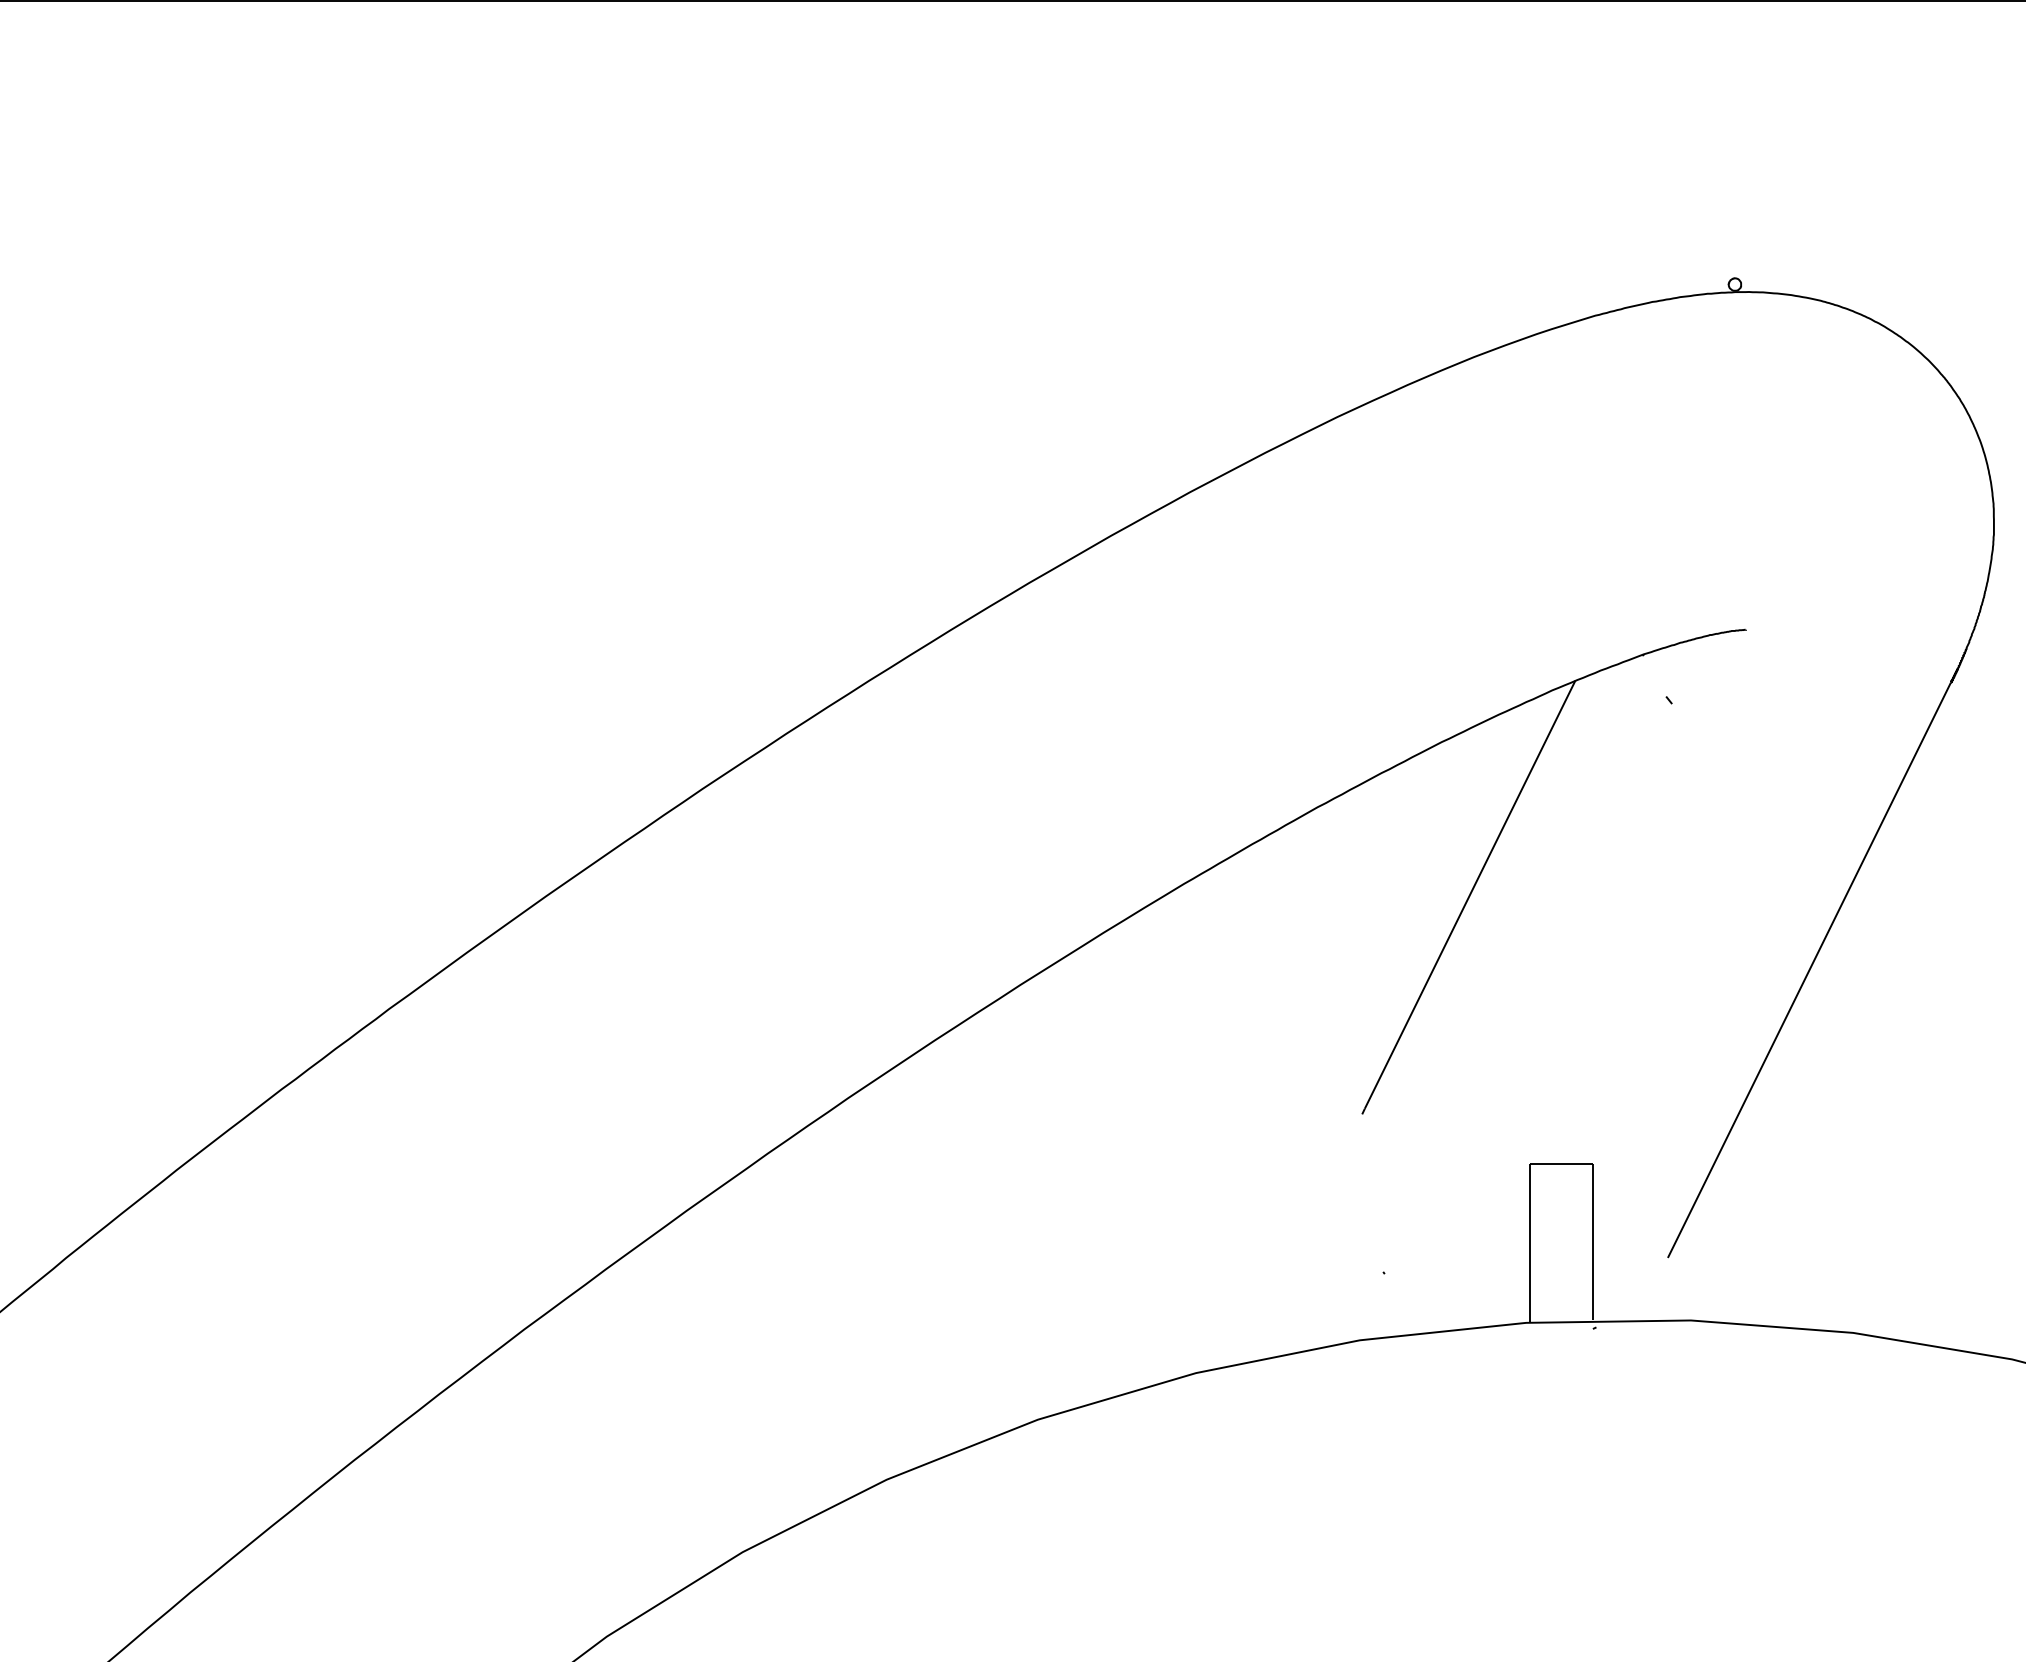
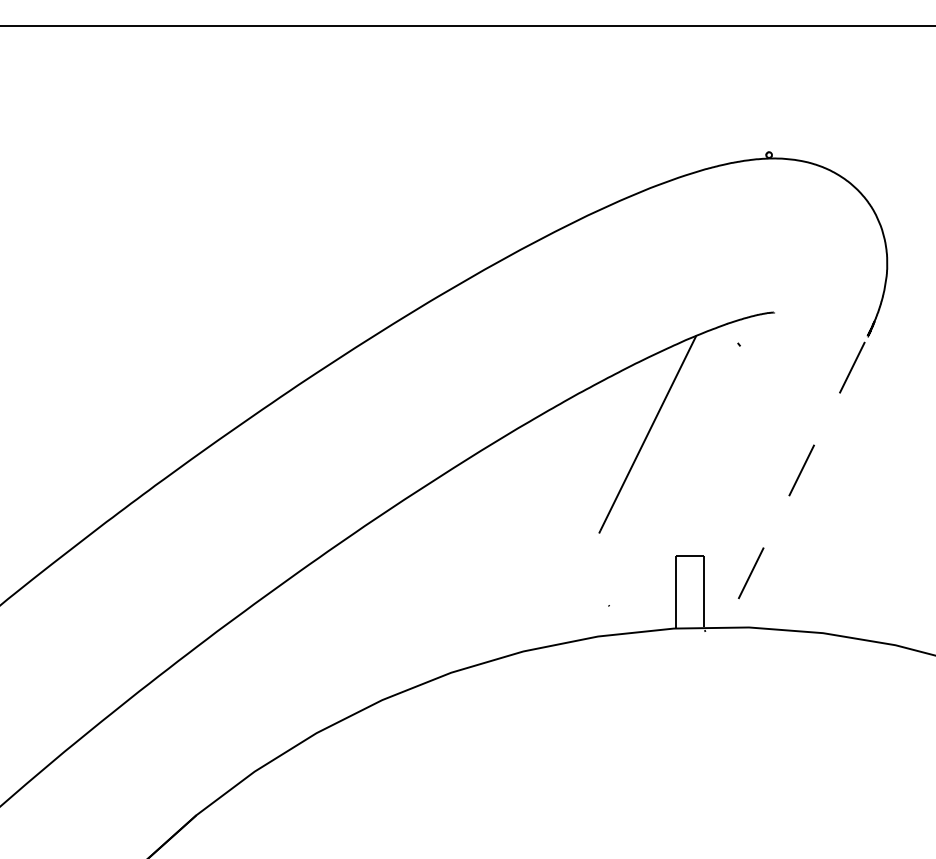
line: (1810, 969) -> (803, 467), solid -> dashed

